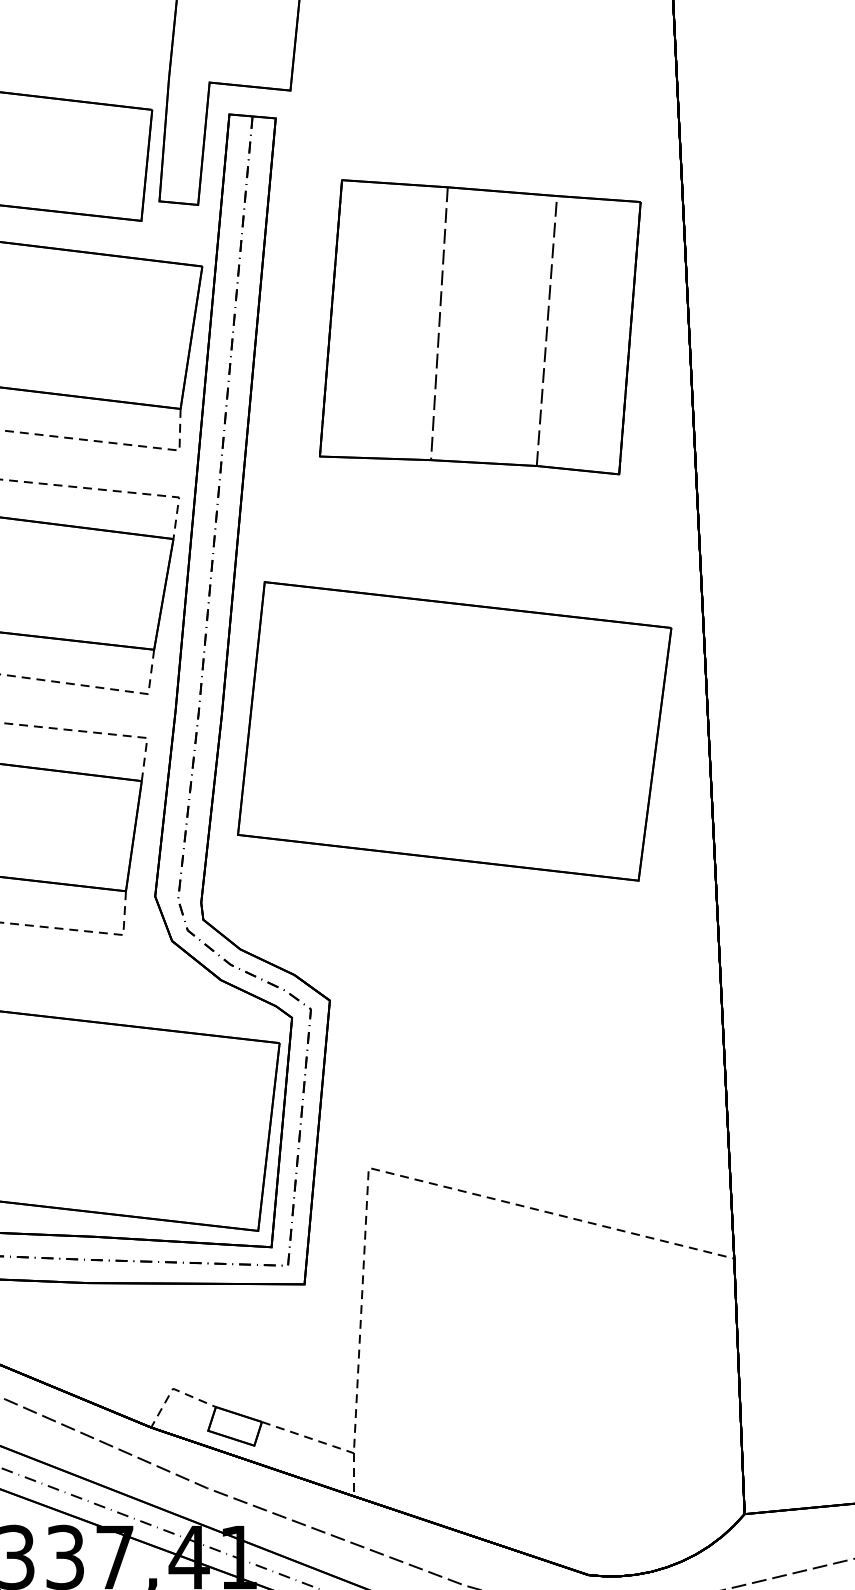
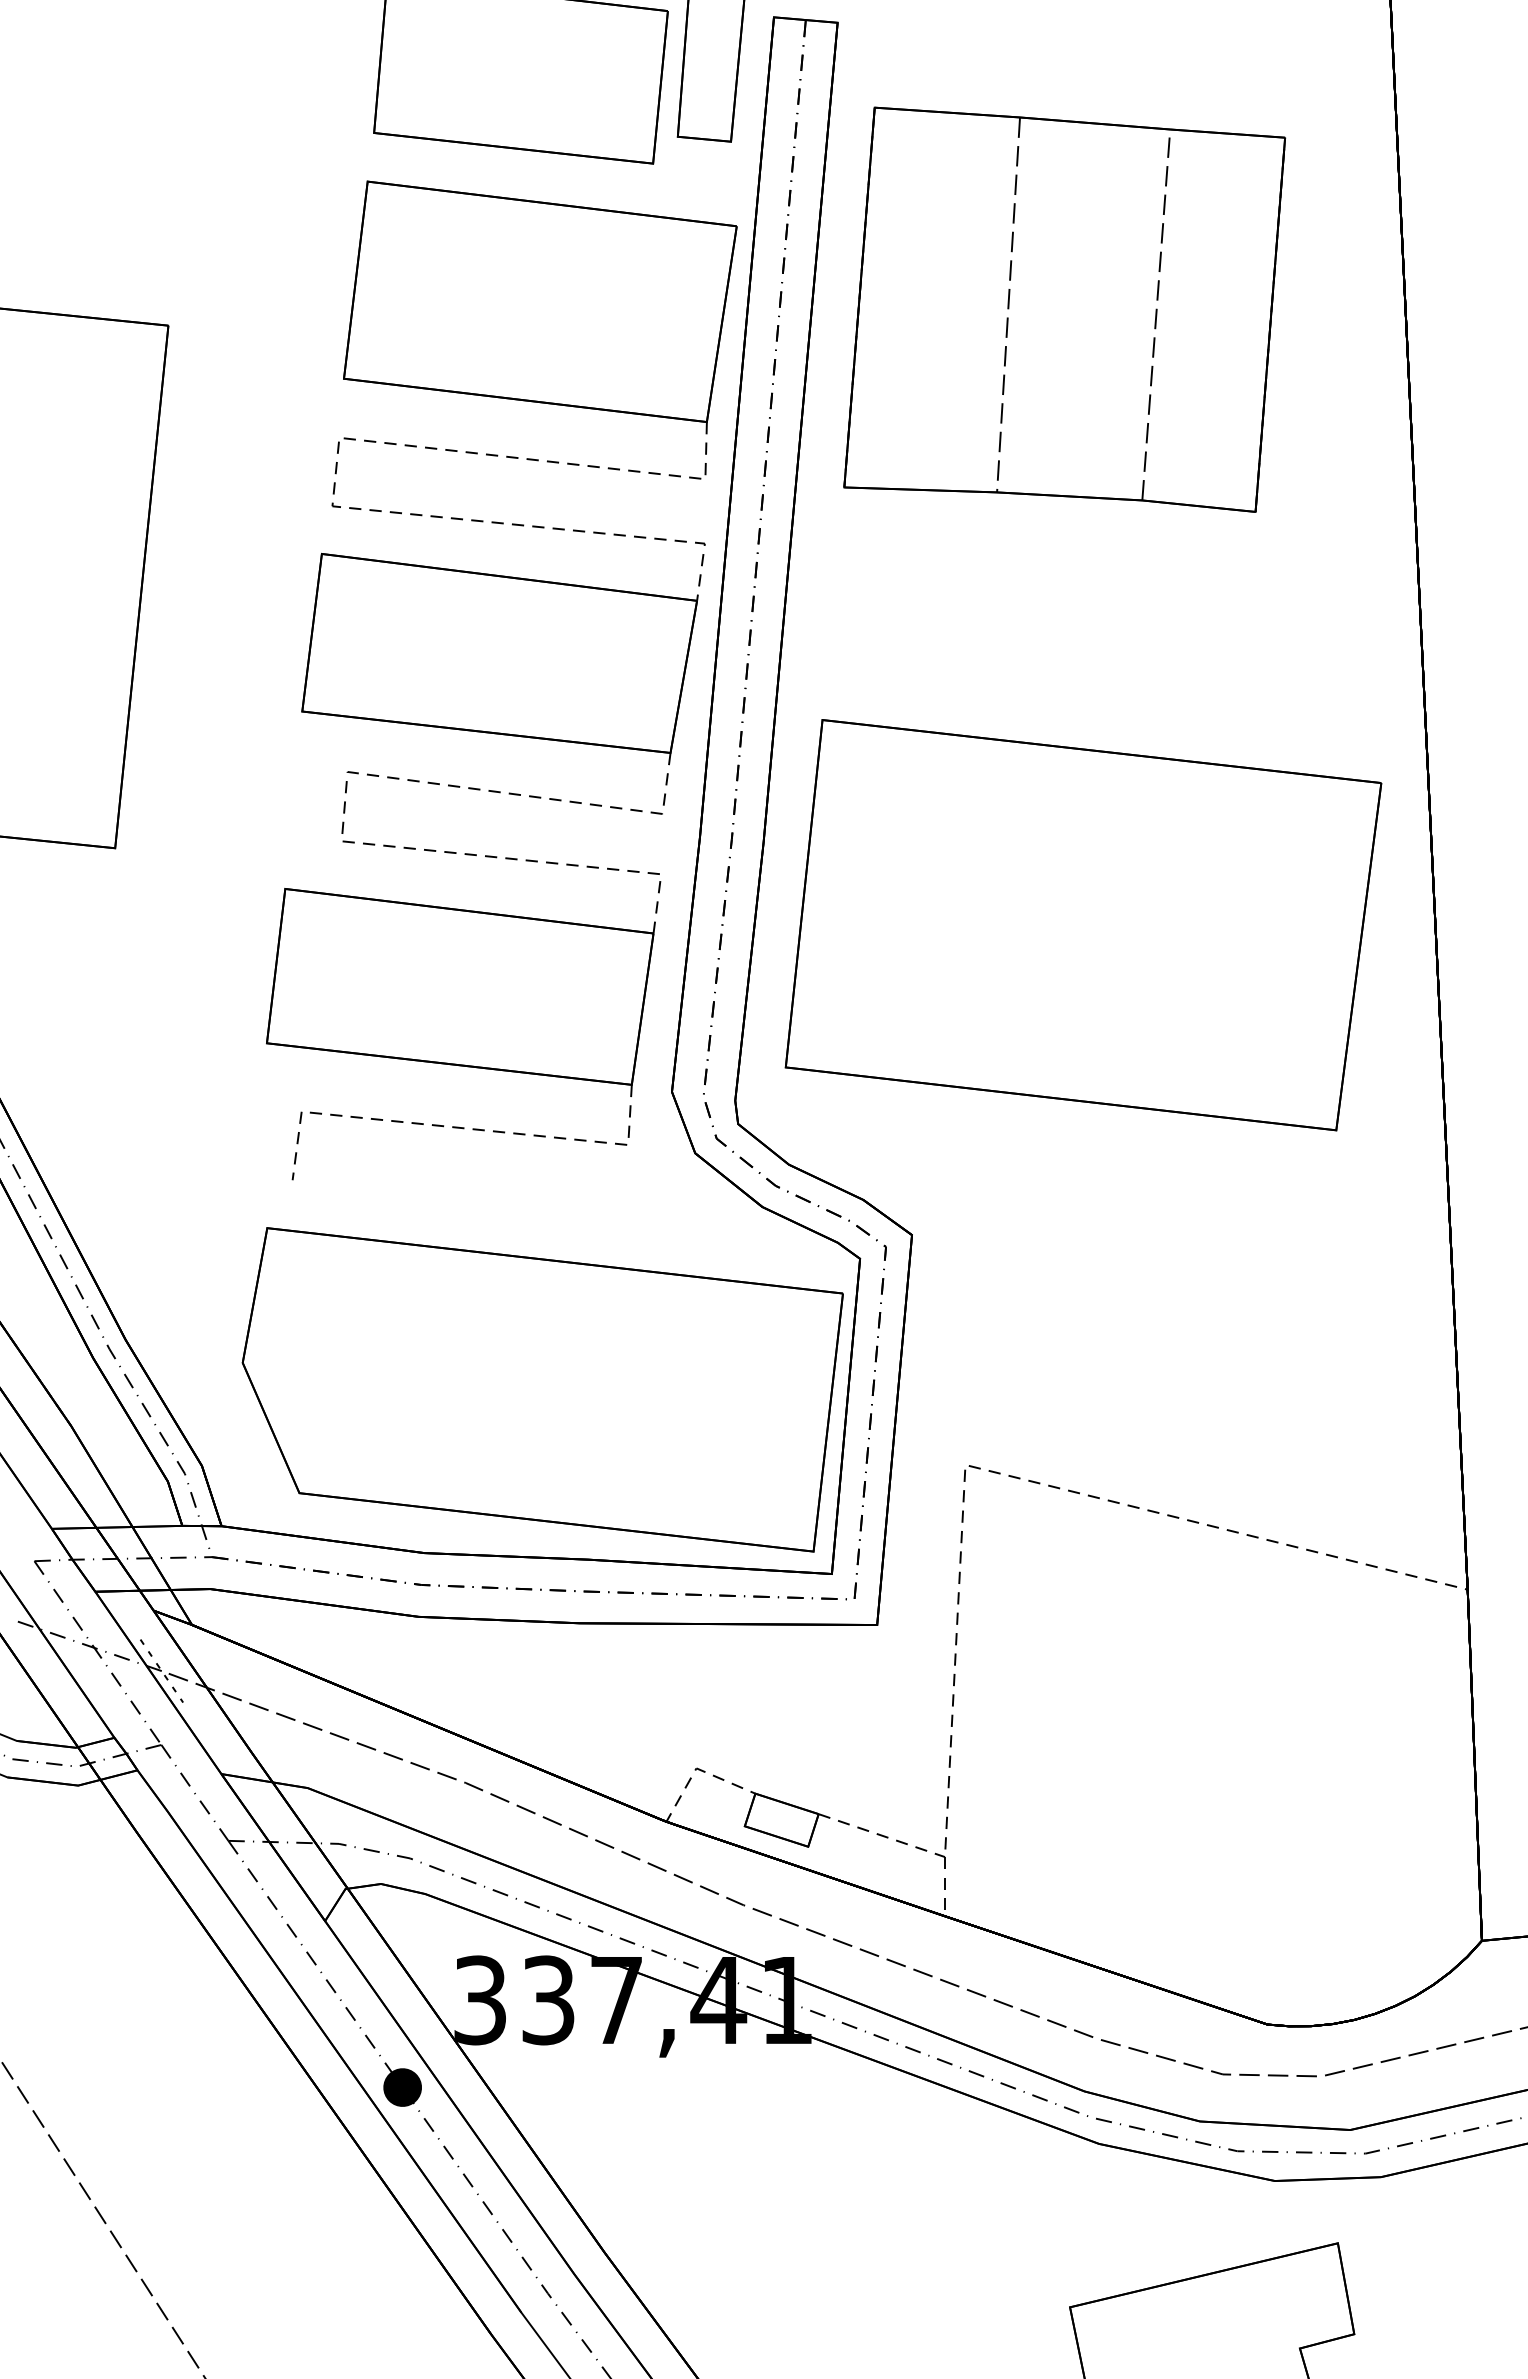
part: (480, 327) -> (1064, 309), moved
part: (454, 731) -> (1083, 925), moved

